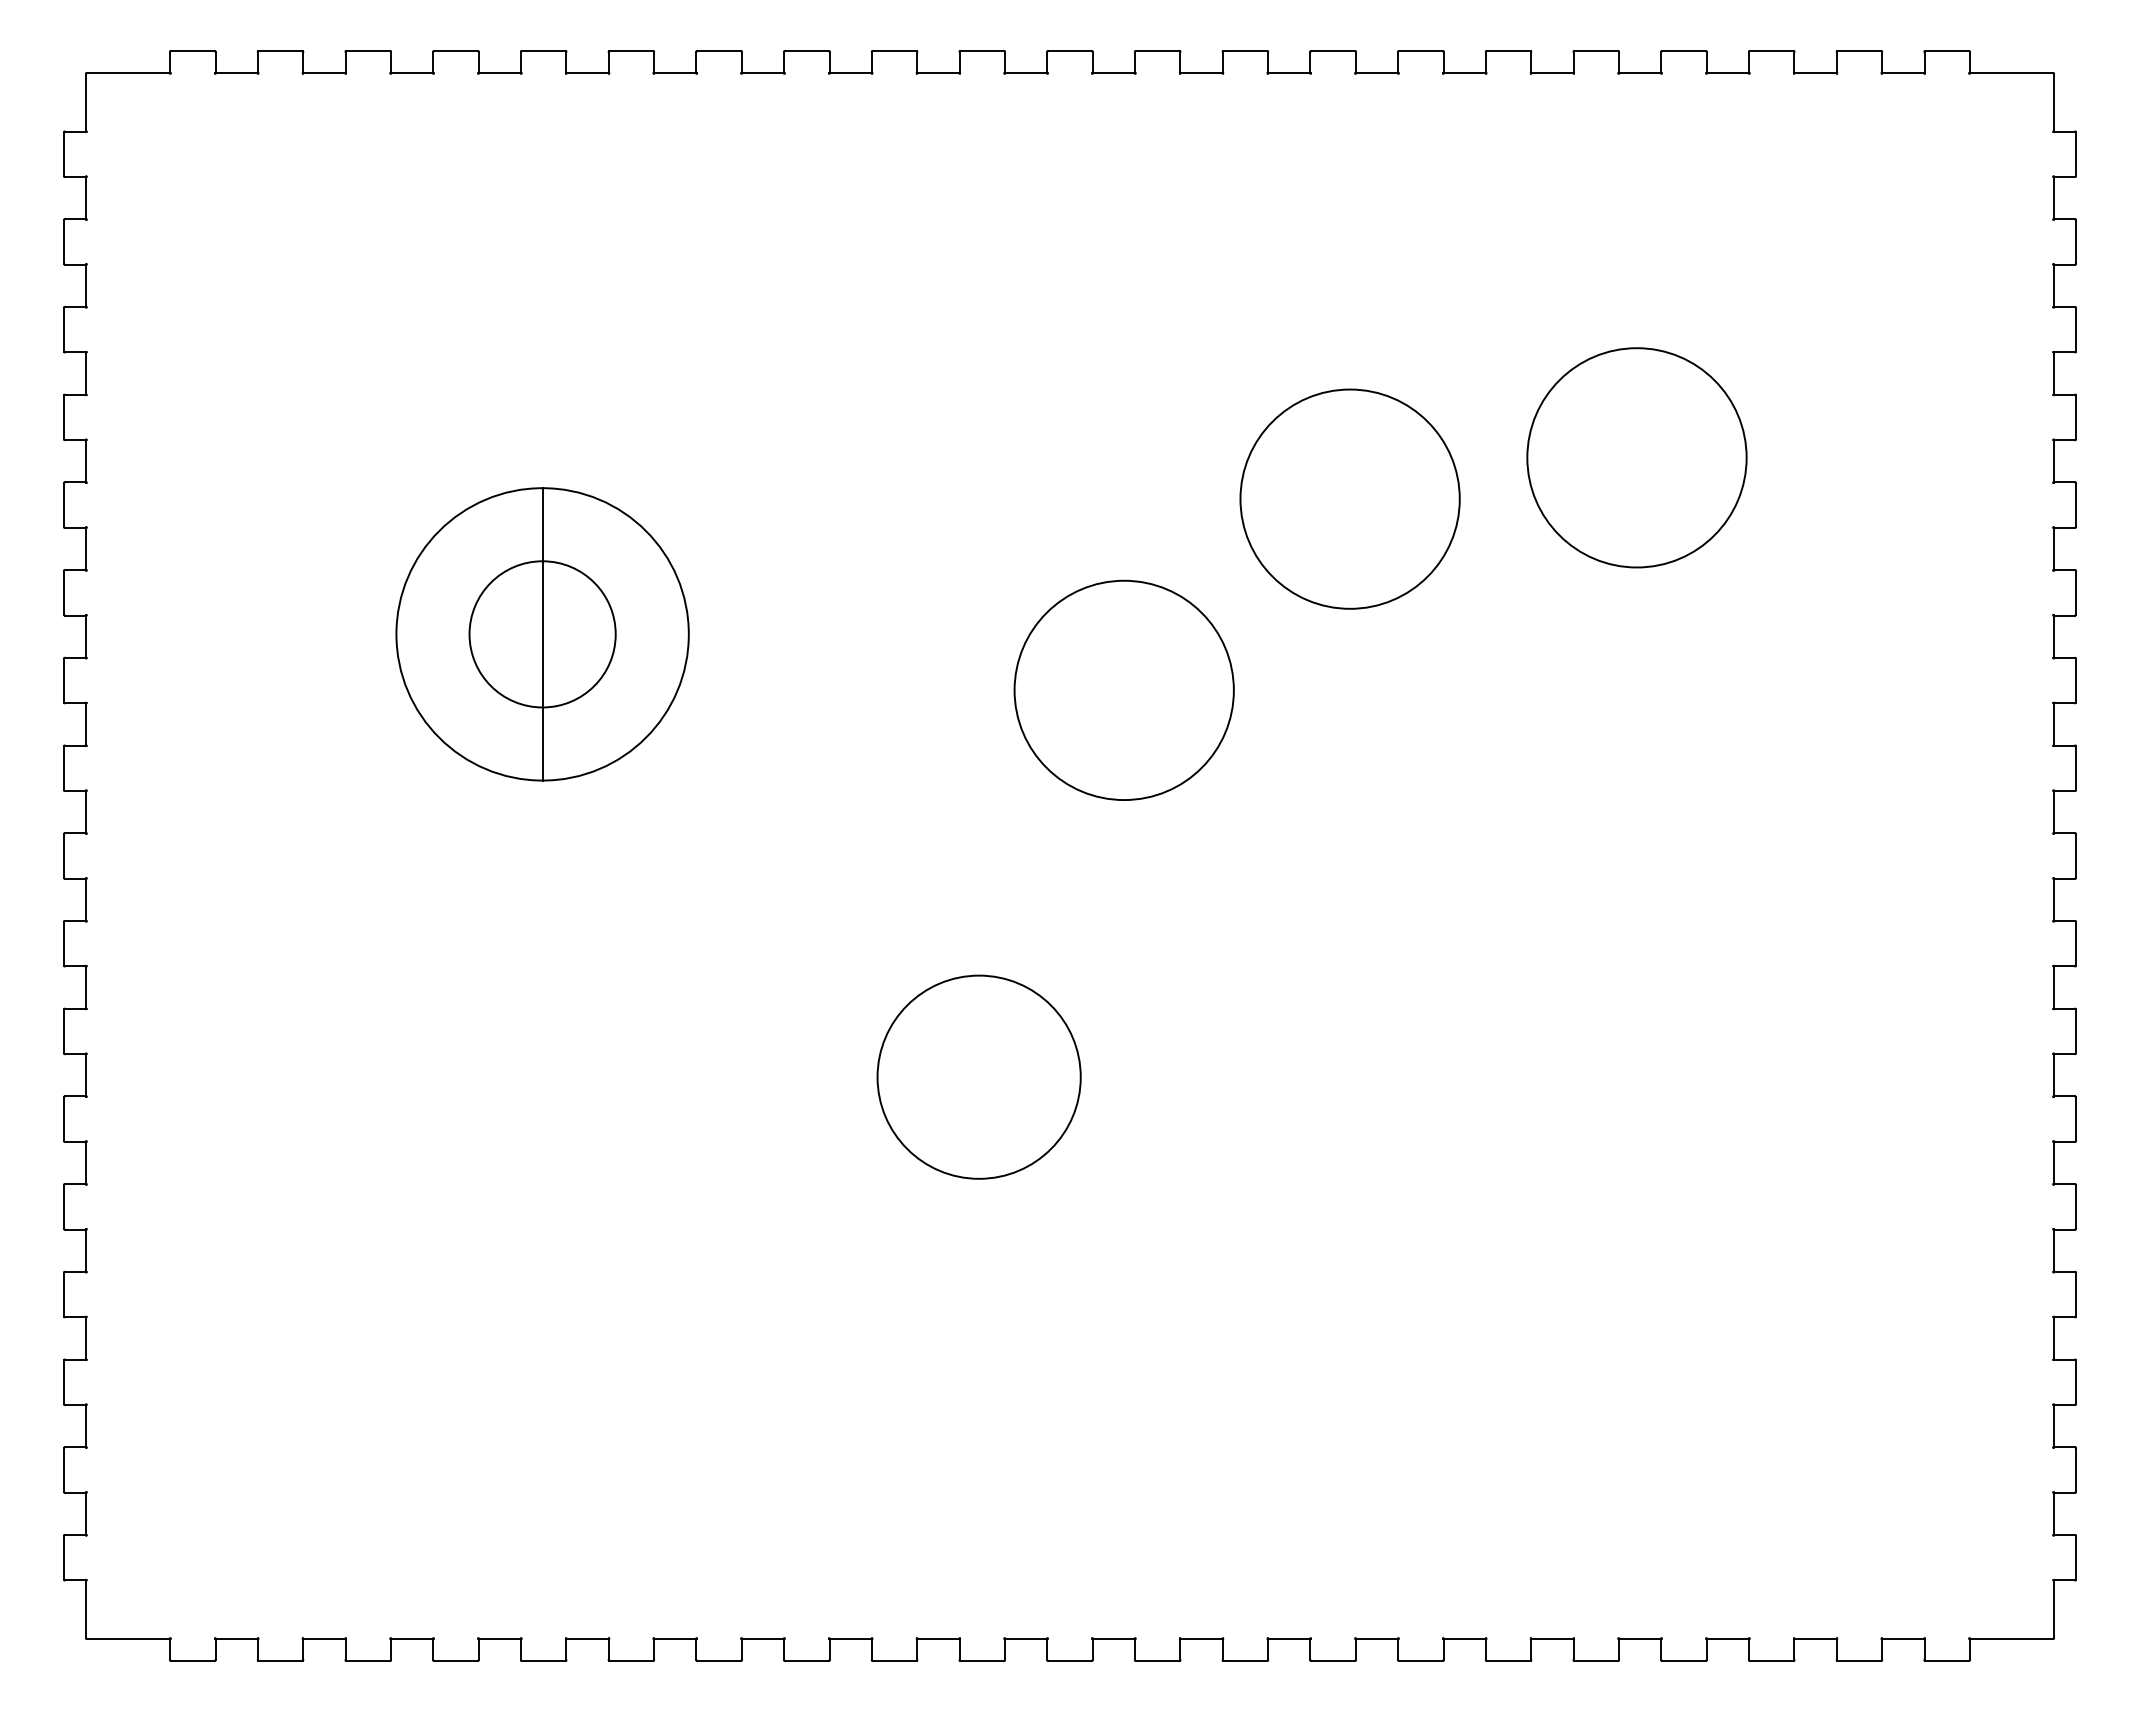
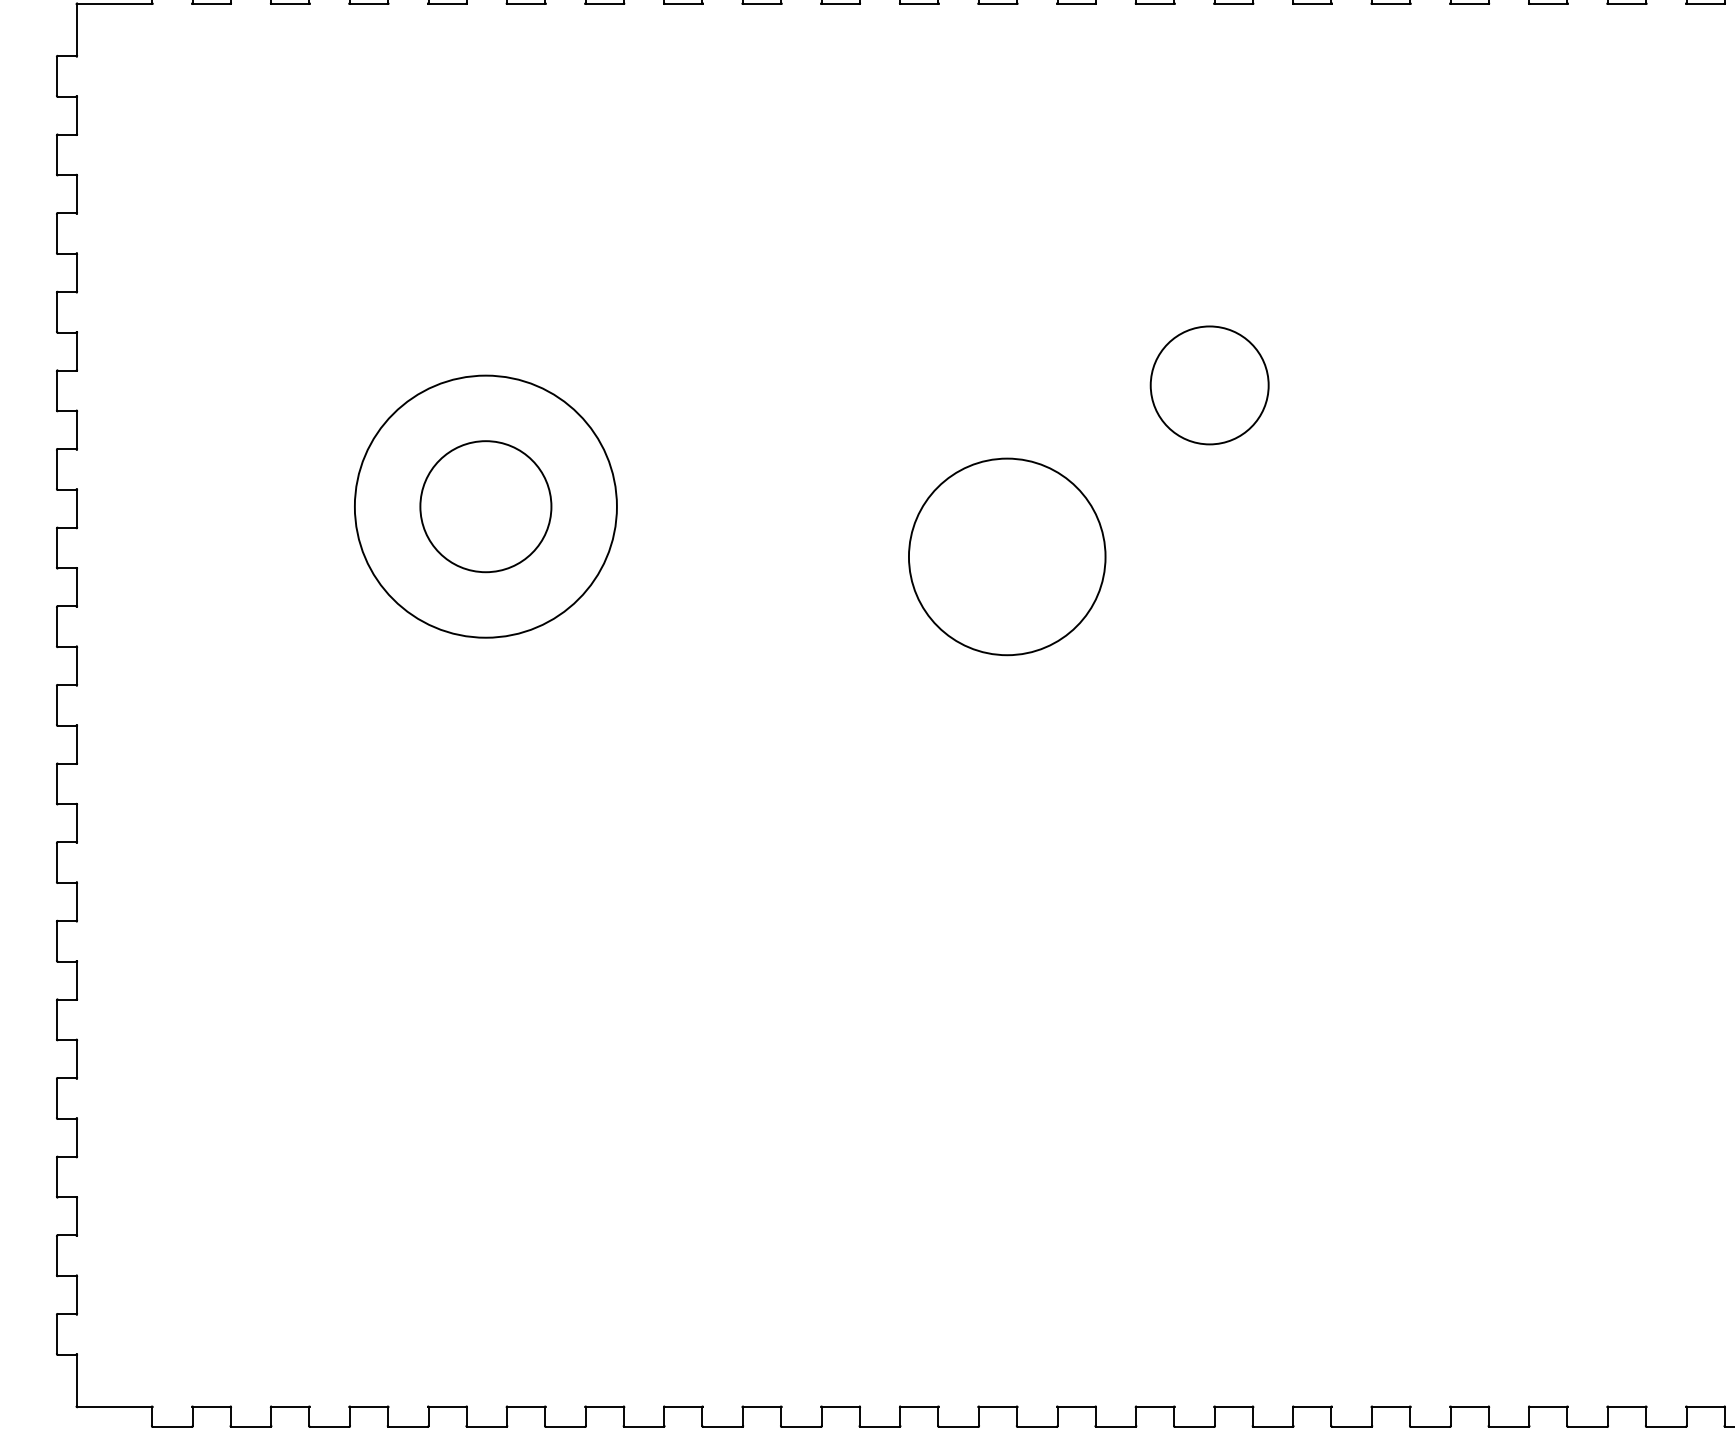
circle: (1636, 457) -> (1466, 348), removed
circle: (1349, 498) -> (1209, 384), size x0.6
line: (542, 634) -> (485, 506), removed
circle: (978, 1076) -> (876, 903), removed

